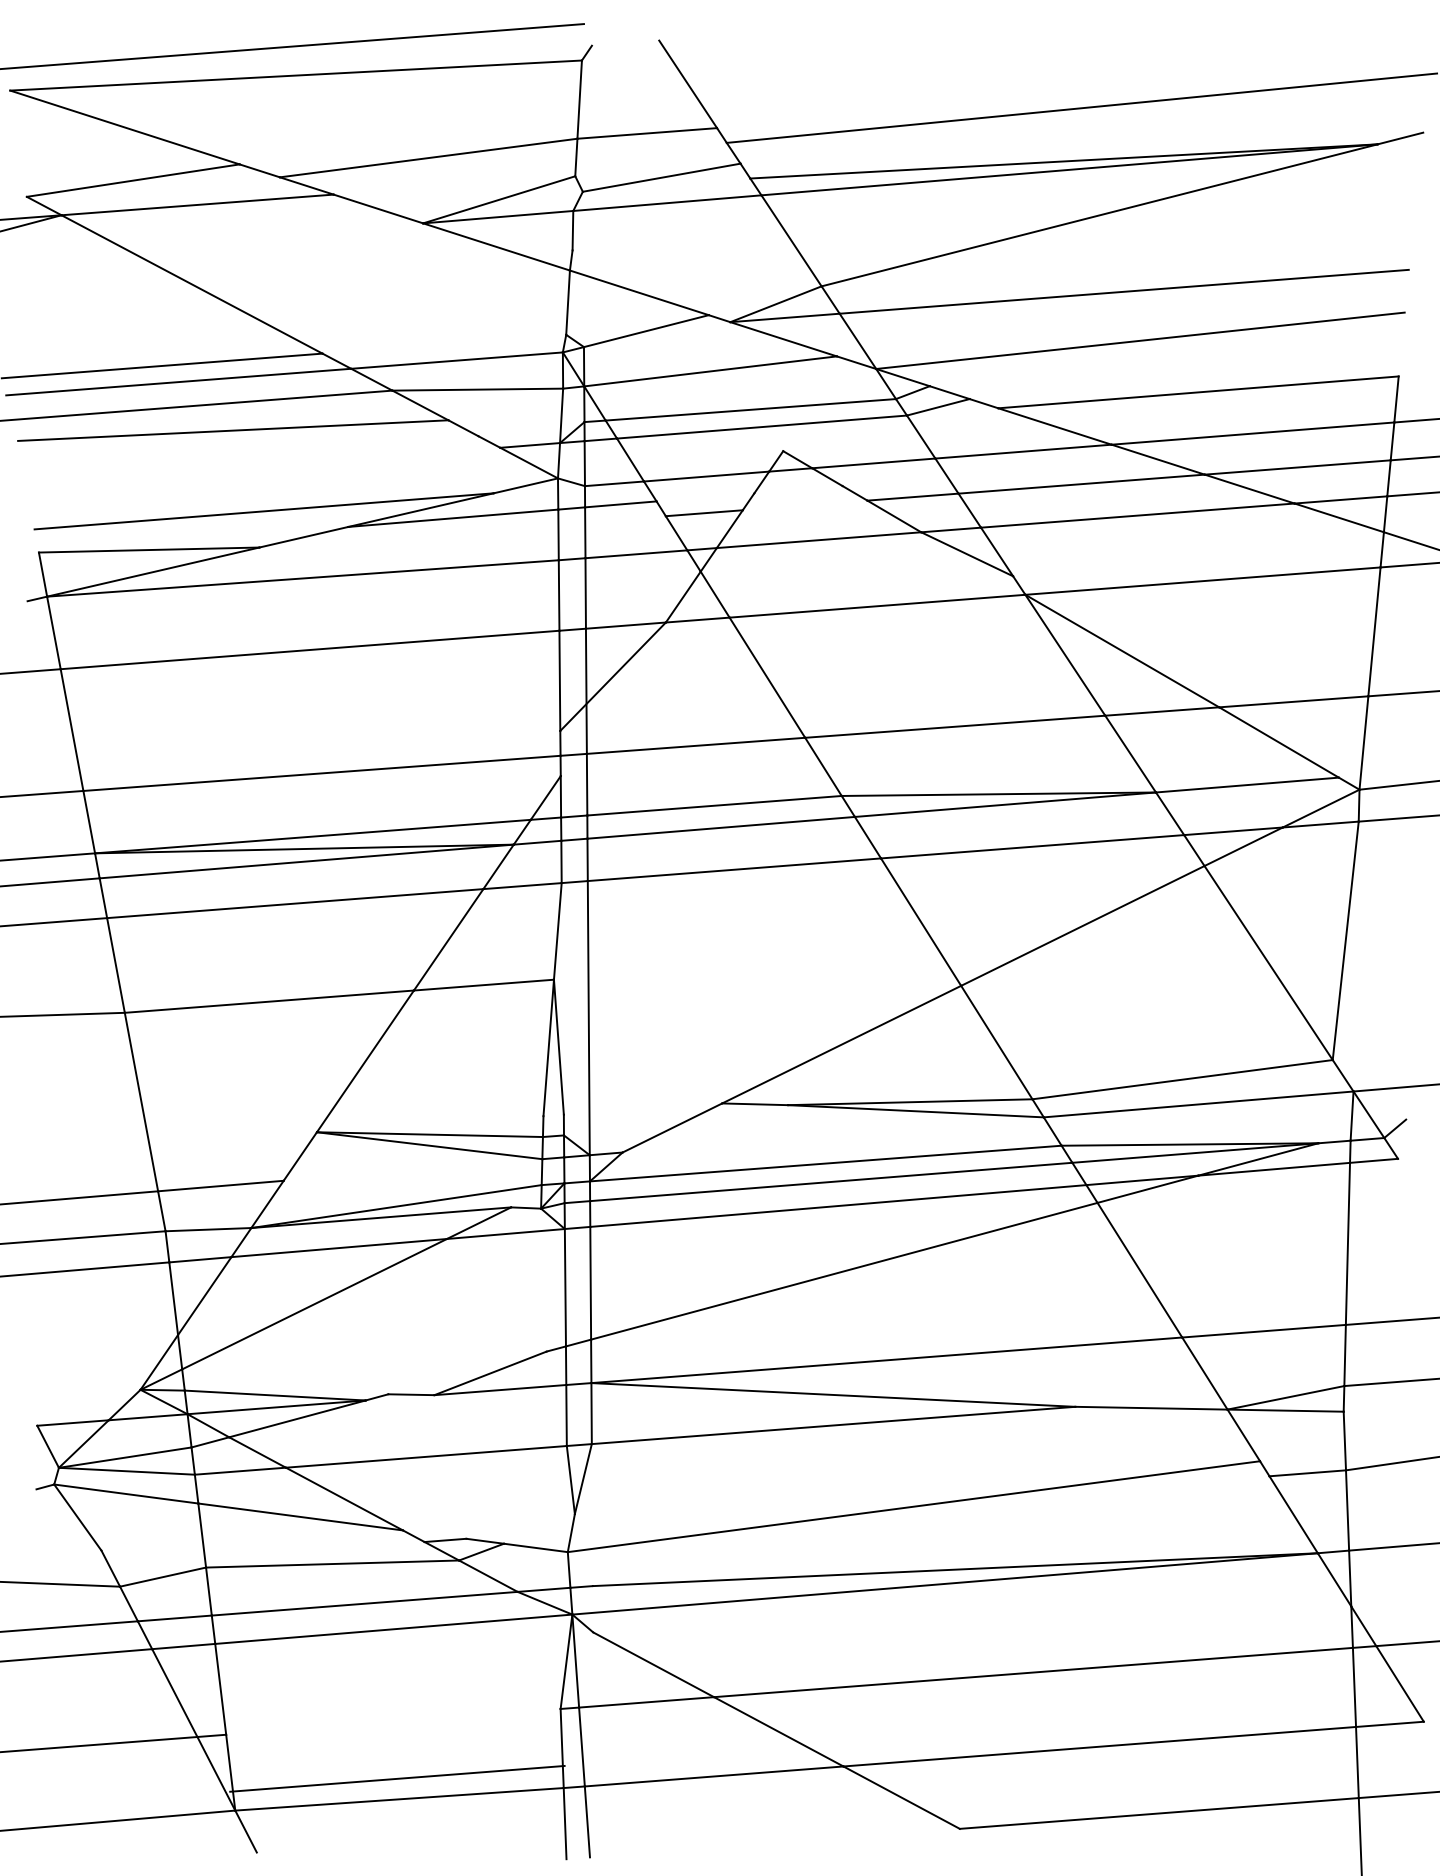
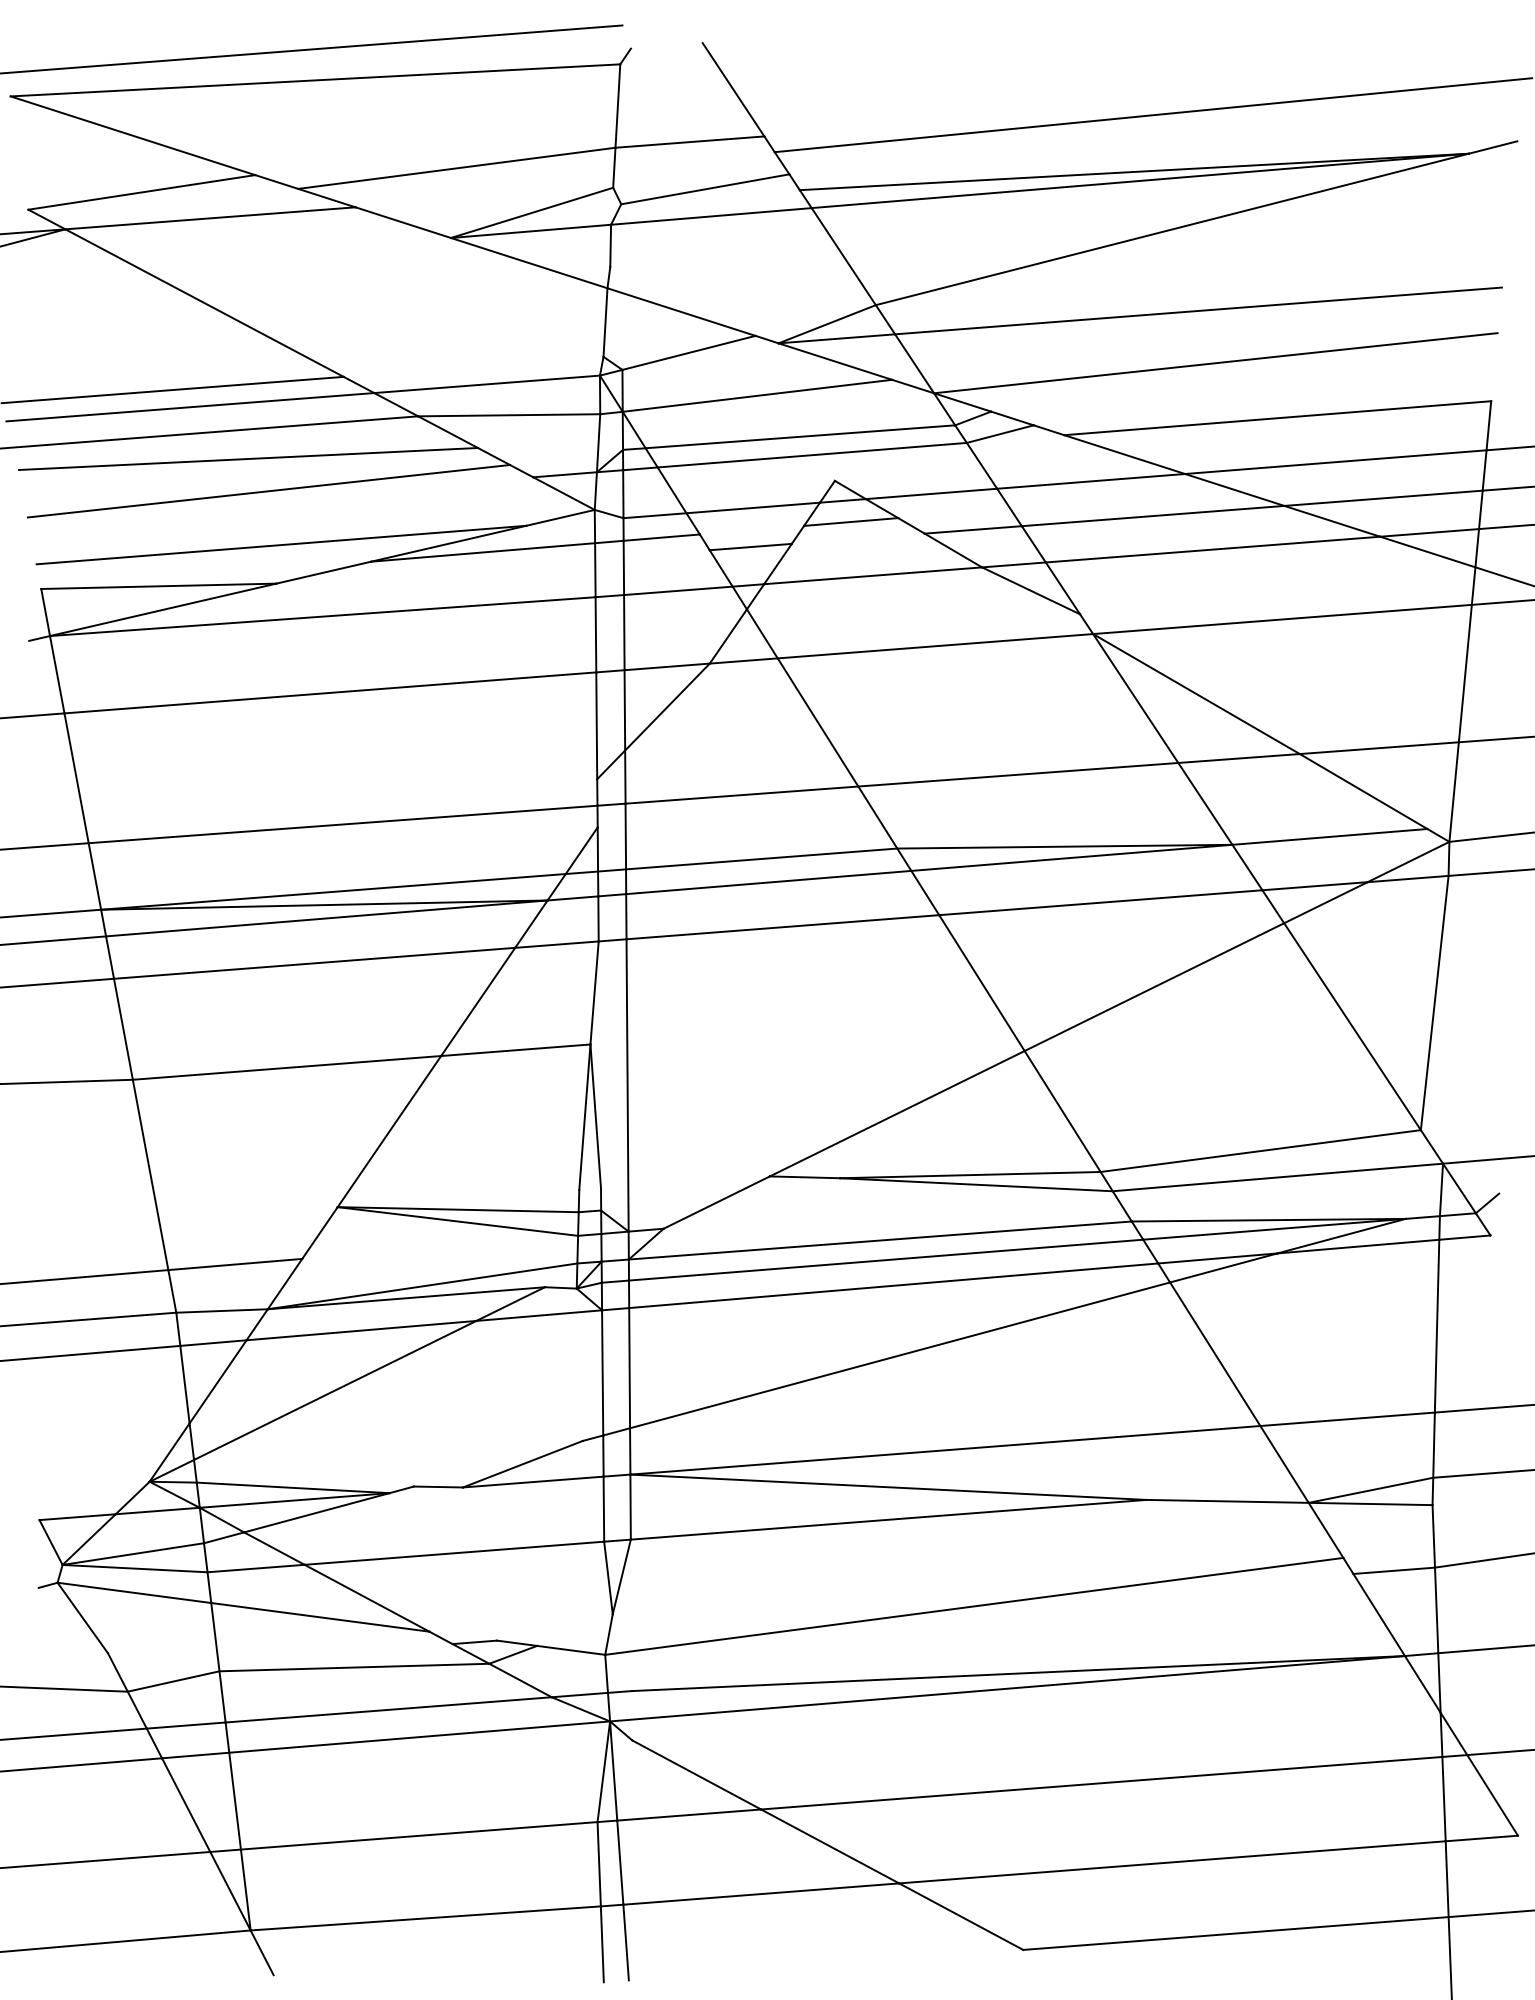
line: (252, 460) -> (269, 490), added
line: (798, 489) -> (851, 521), added
line: (397, 1778) -> (419, 1835), moved

